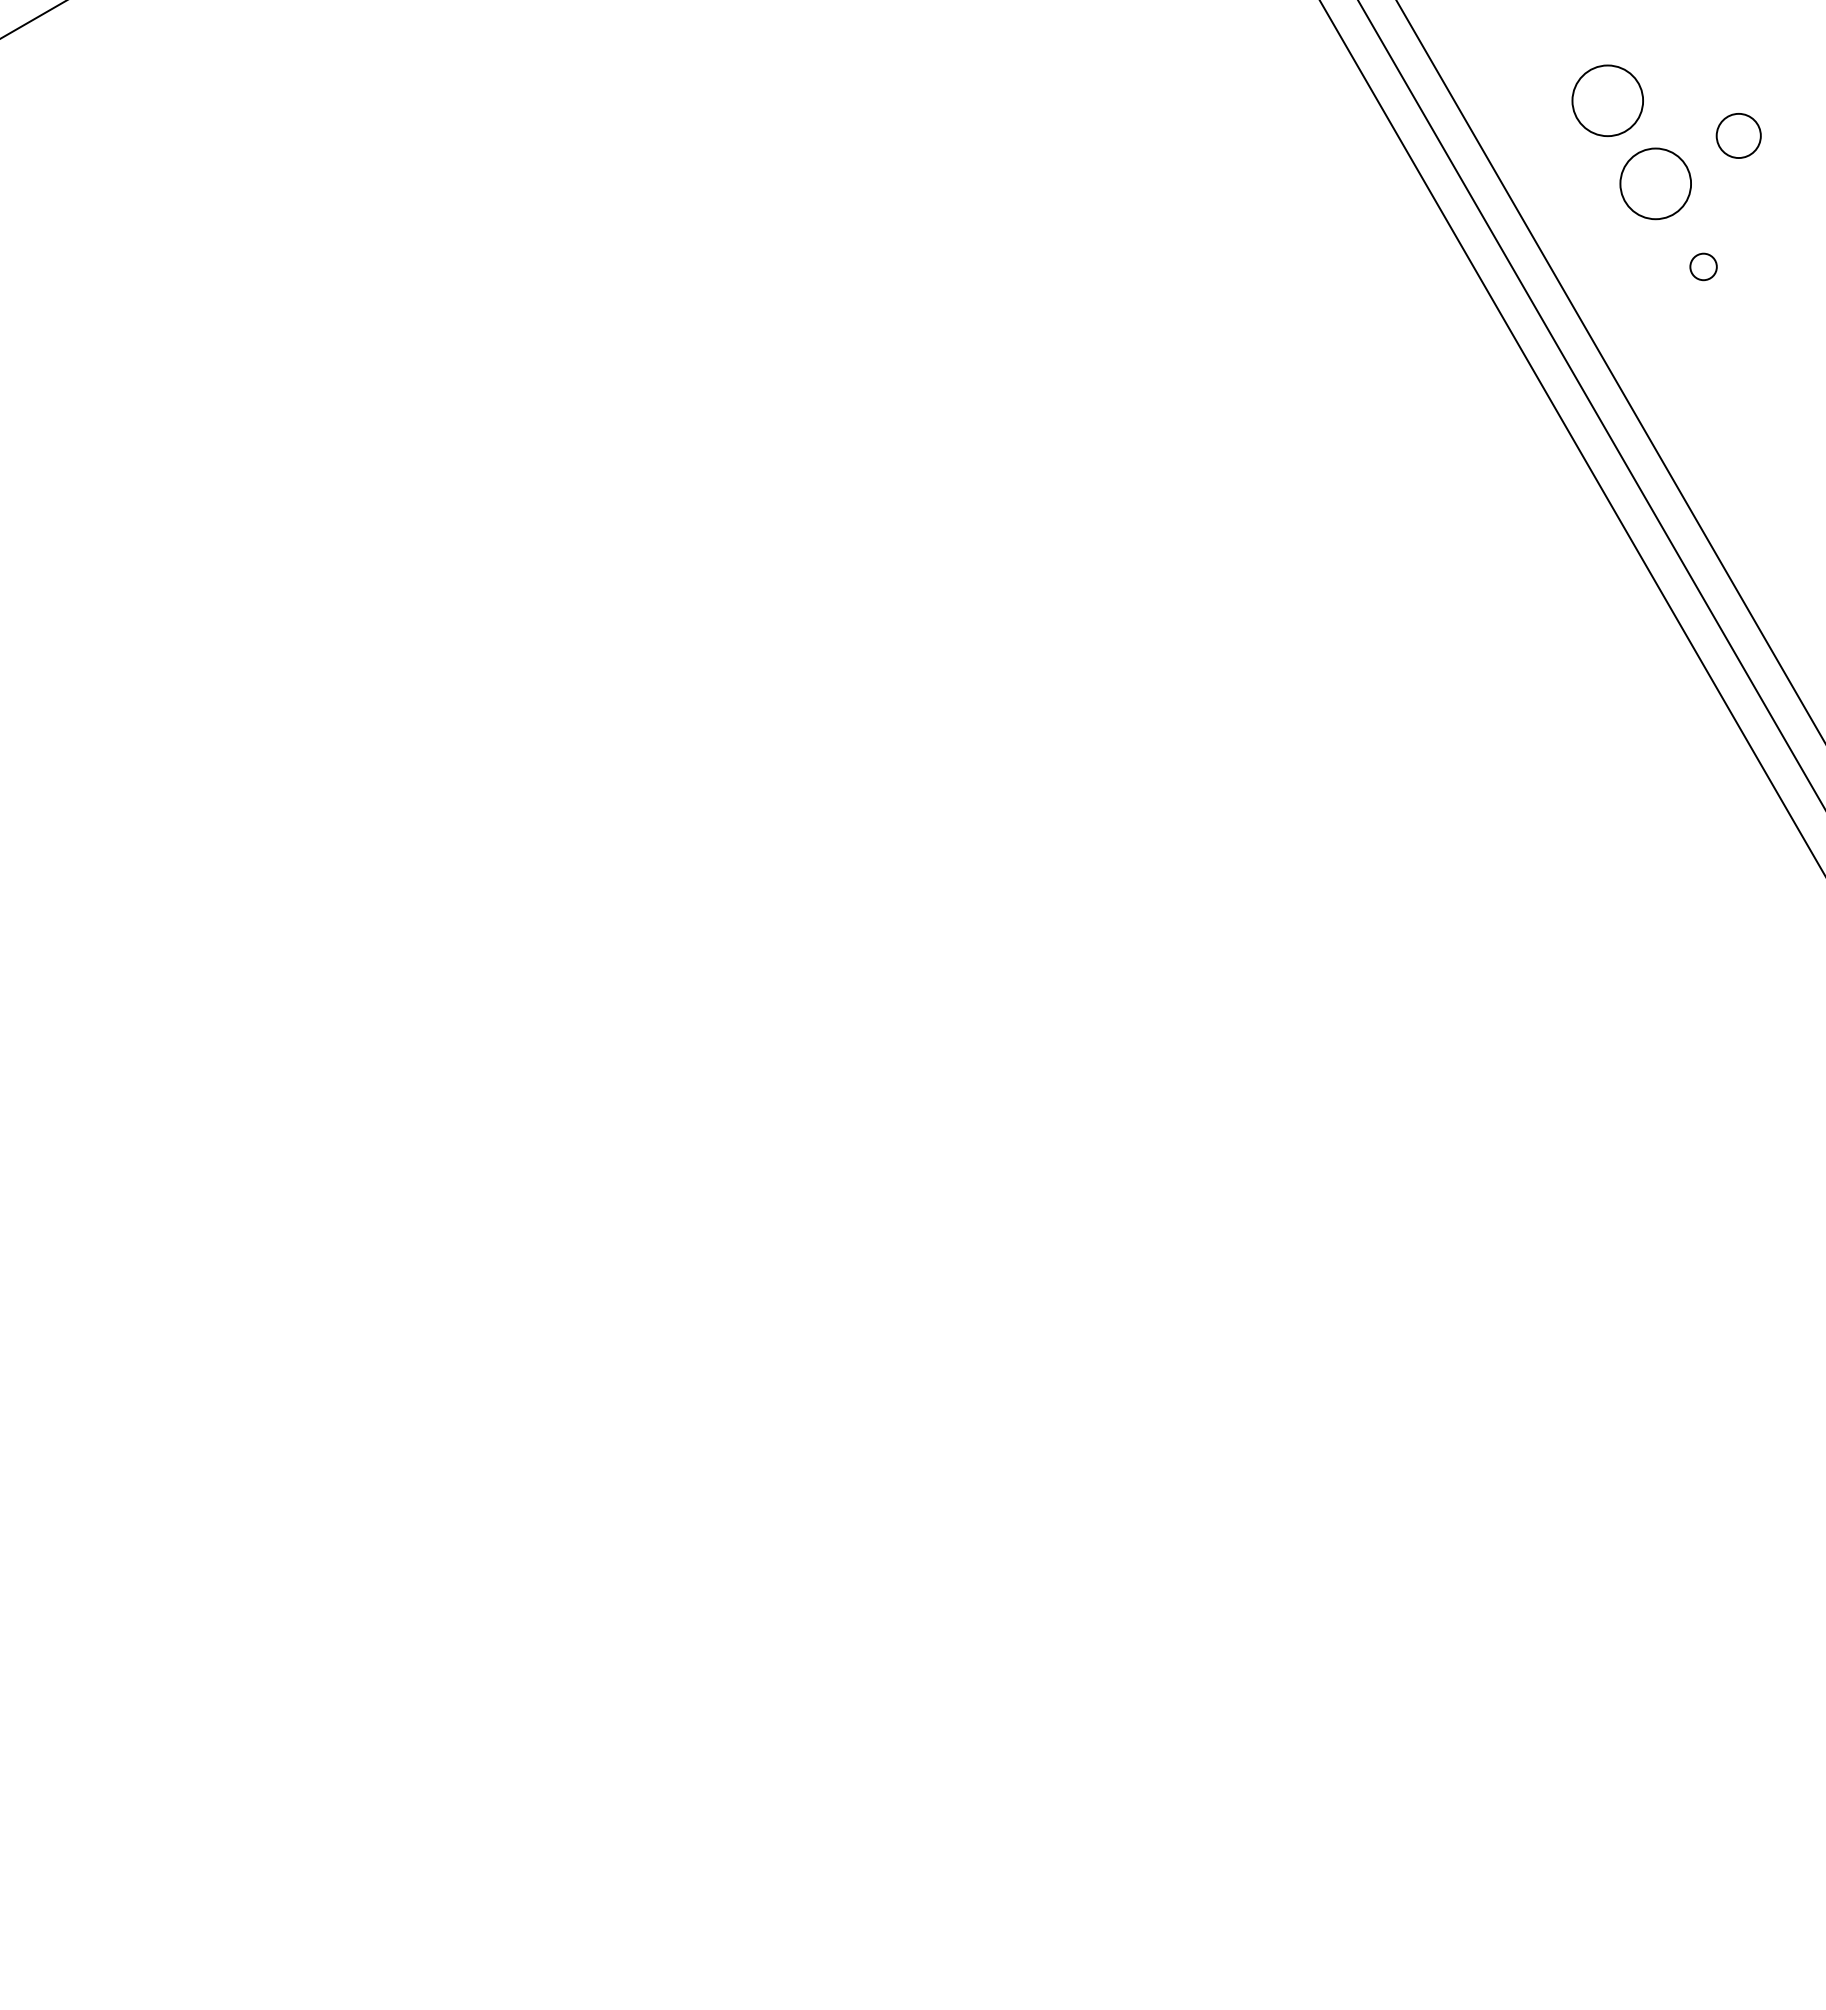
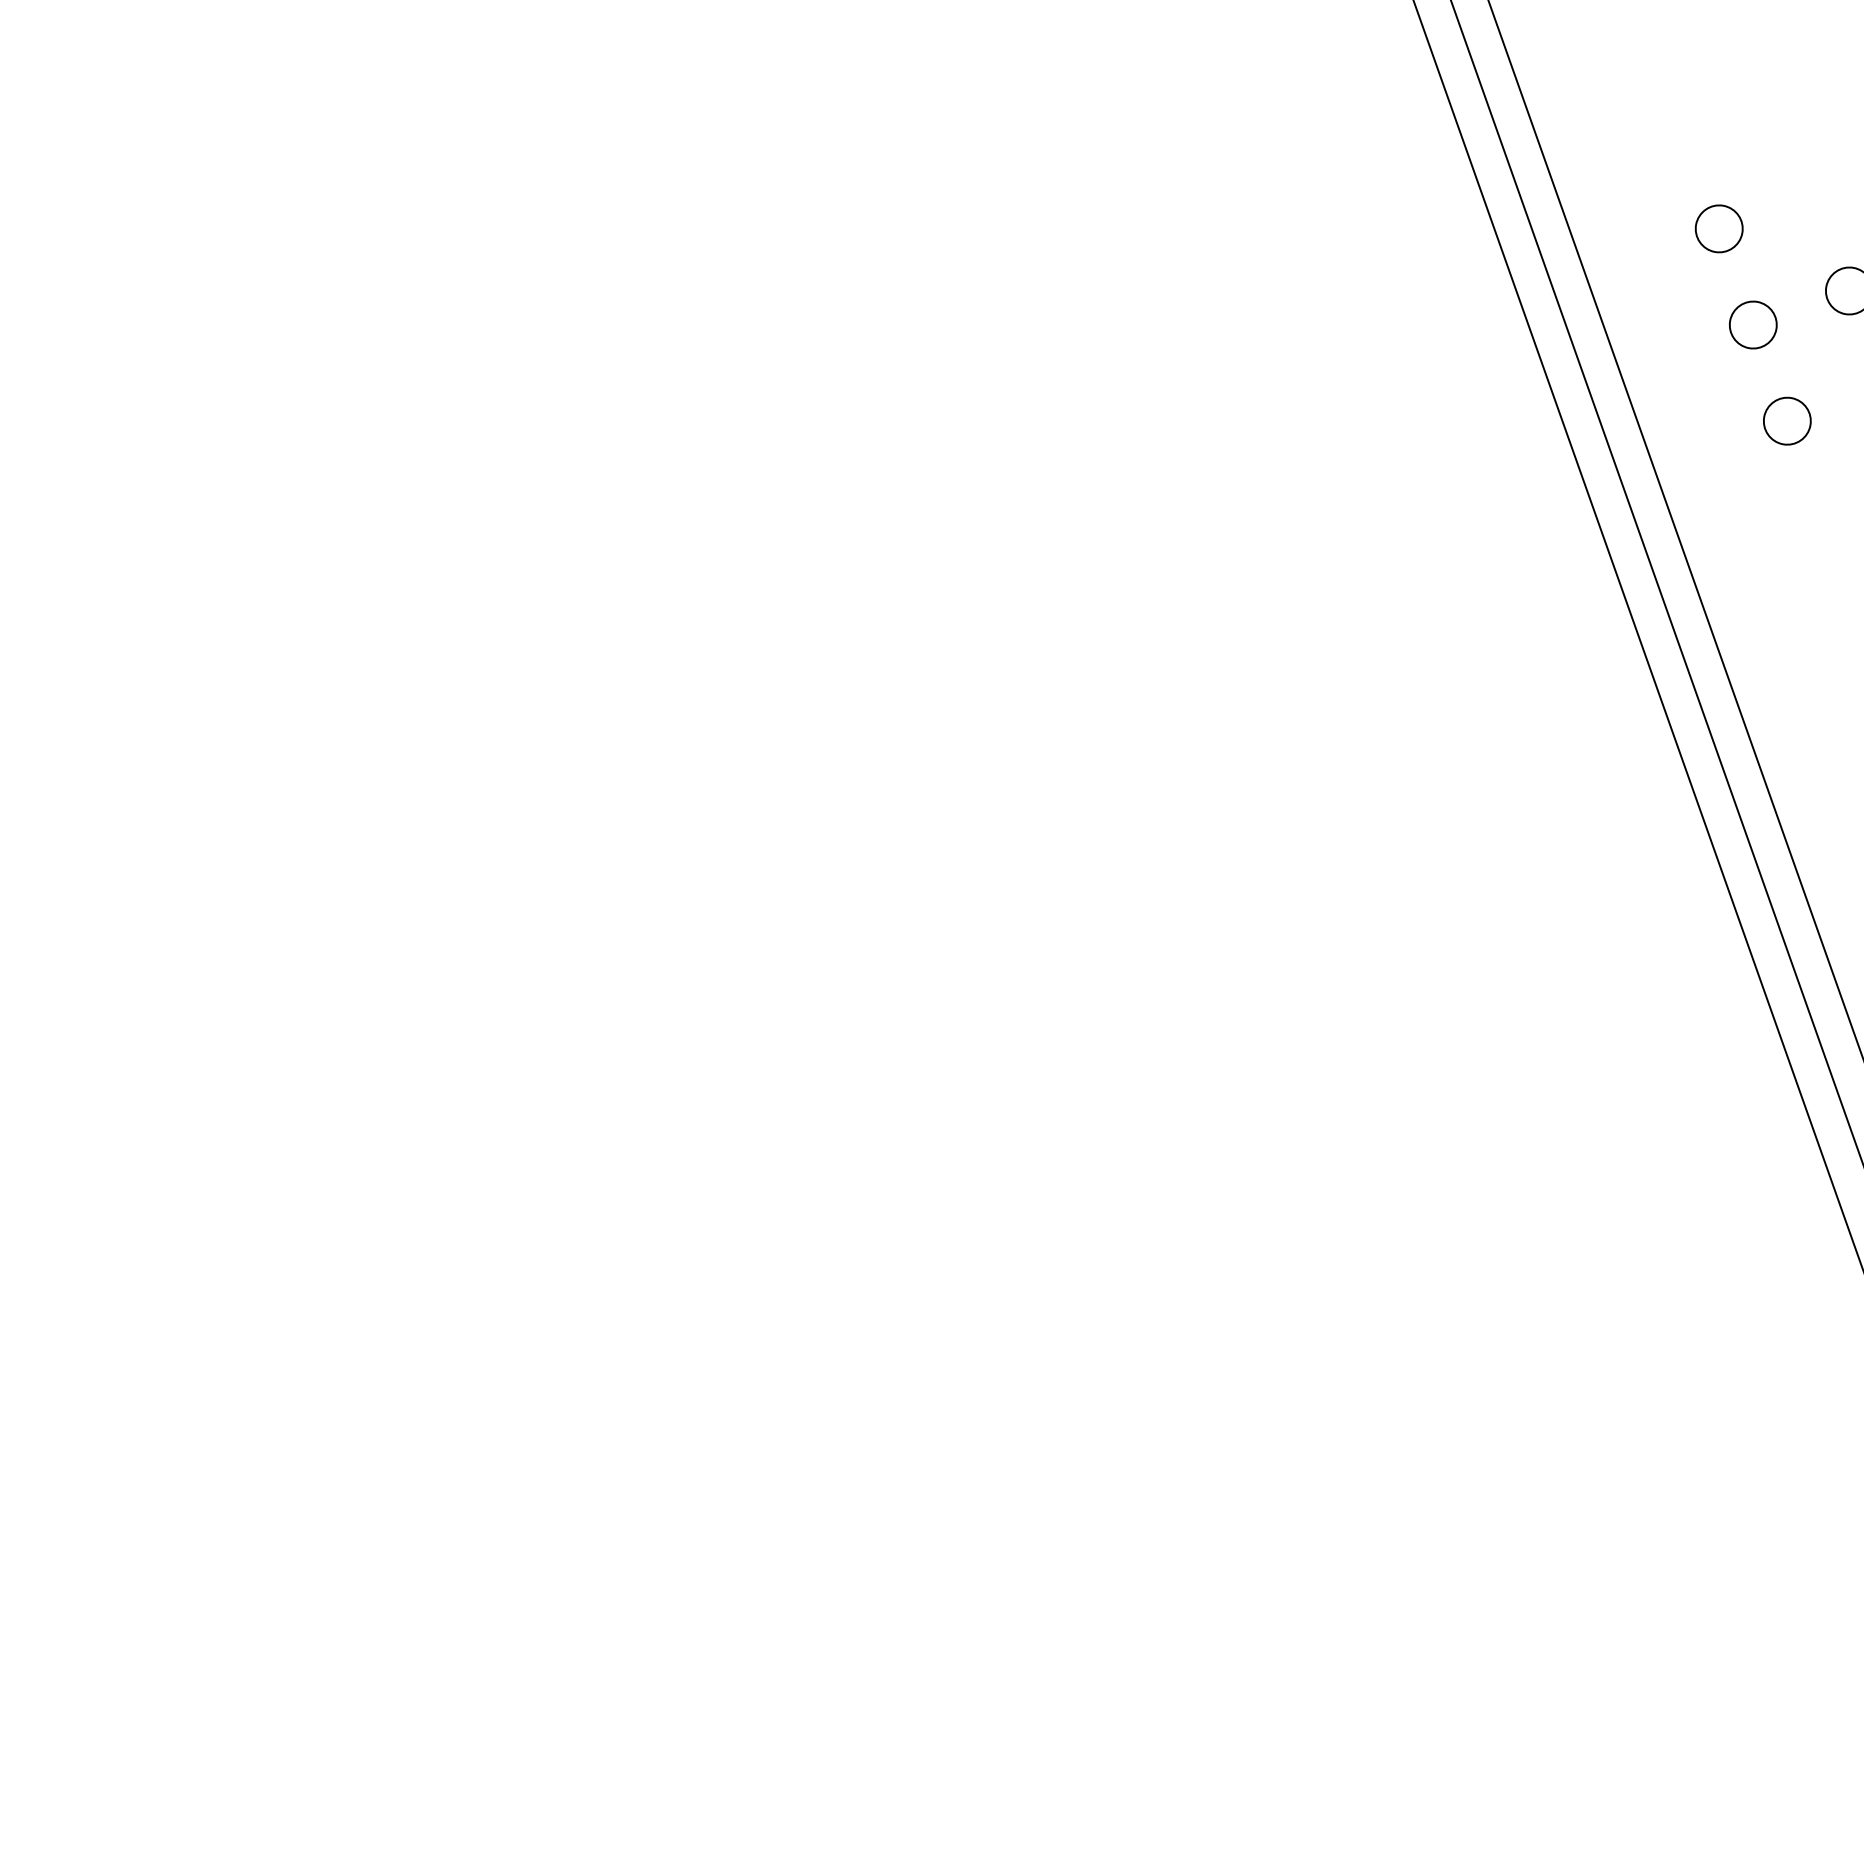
circle: (1607, 100) -> (1718, 228), size x0.62
circle: (1655, 183) -> (1753, 324), size x0.62
circle: (1703, 266) -> (1787, 420), size x1.67

